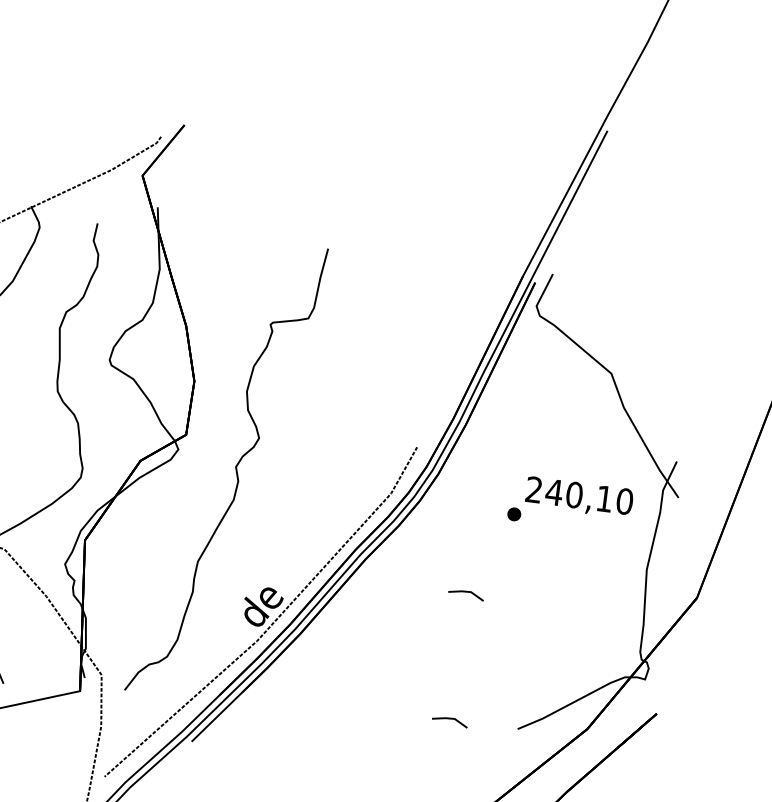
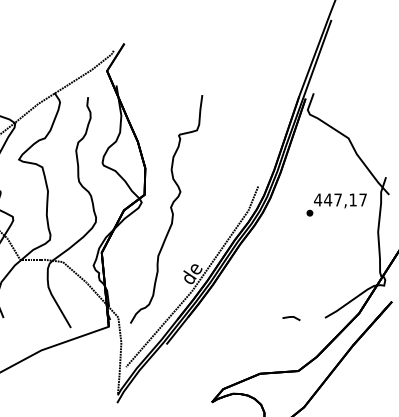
text: (579, 494) -> (340, 199), 240,10 -> 447,17
line: (466, 592) -> (291, 254), removed

